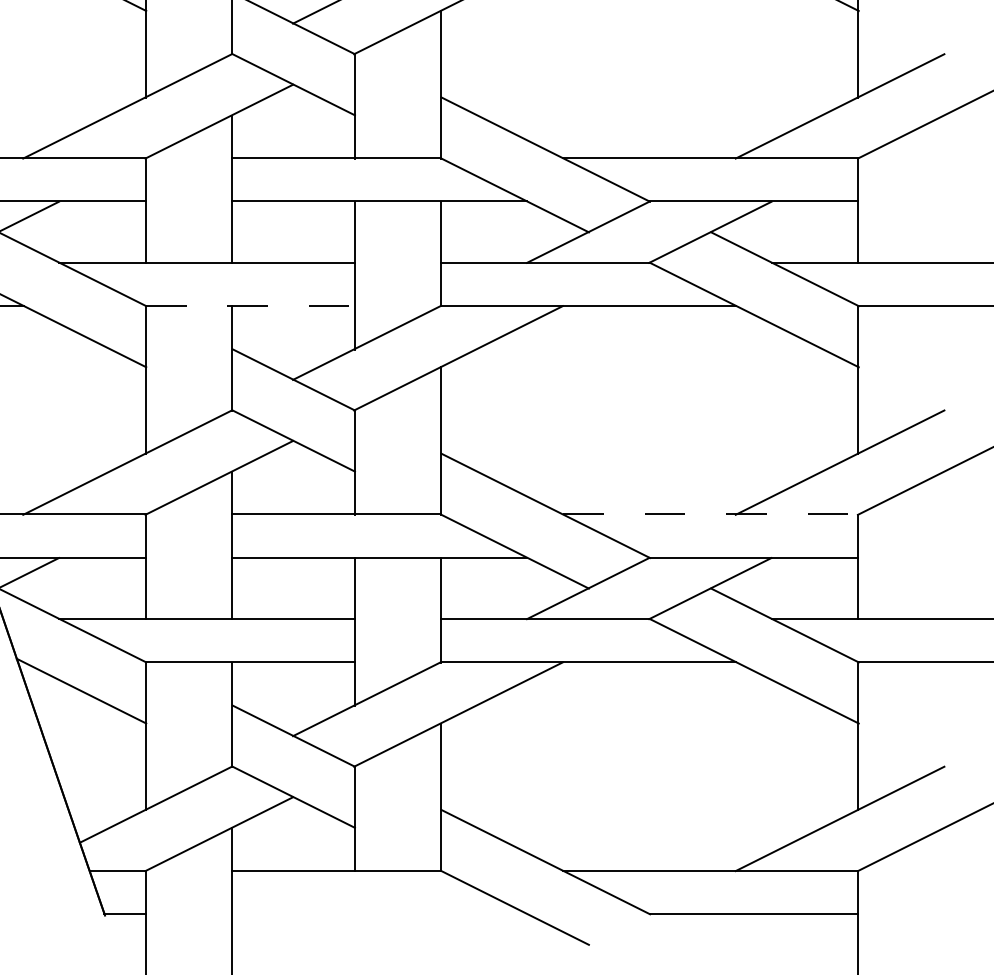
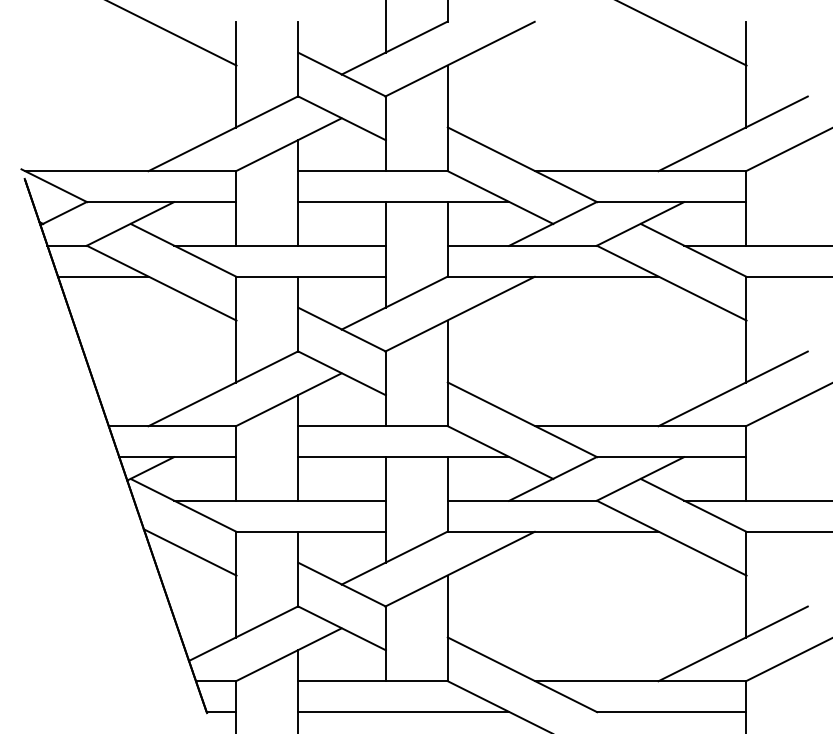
line: (249, 305) -> (310, 276), dashed -> solid
line: (710, 513) -> (640, 425), dashed -> solid
line: (379, 913) -> (403, 711), added

